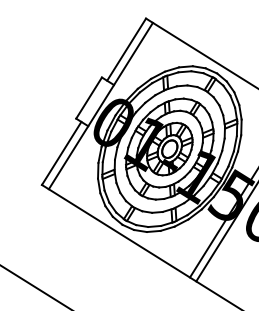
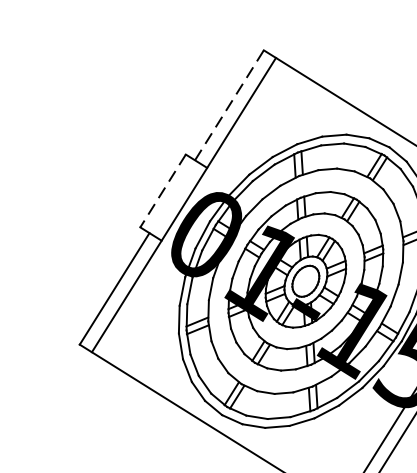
line: (126, 49) -> (229, 105), solid -> dashed
line: (88, 98) -> (162, 191), solid -> dashed

